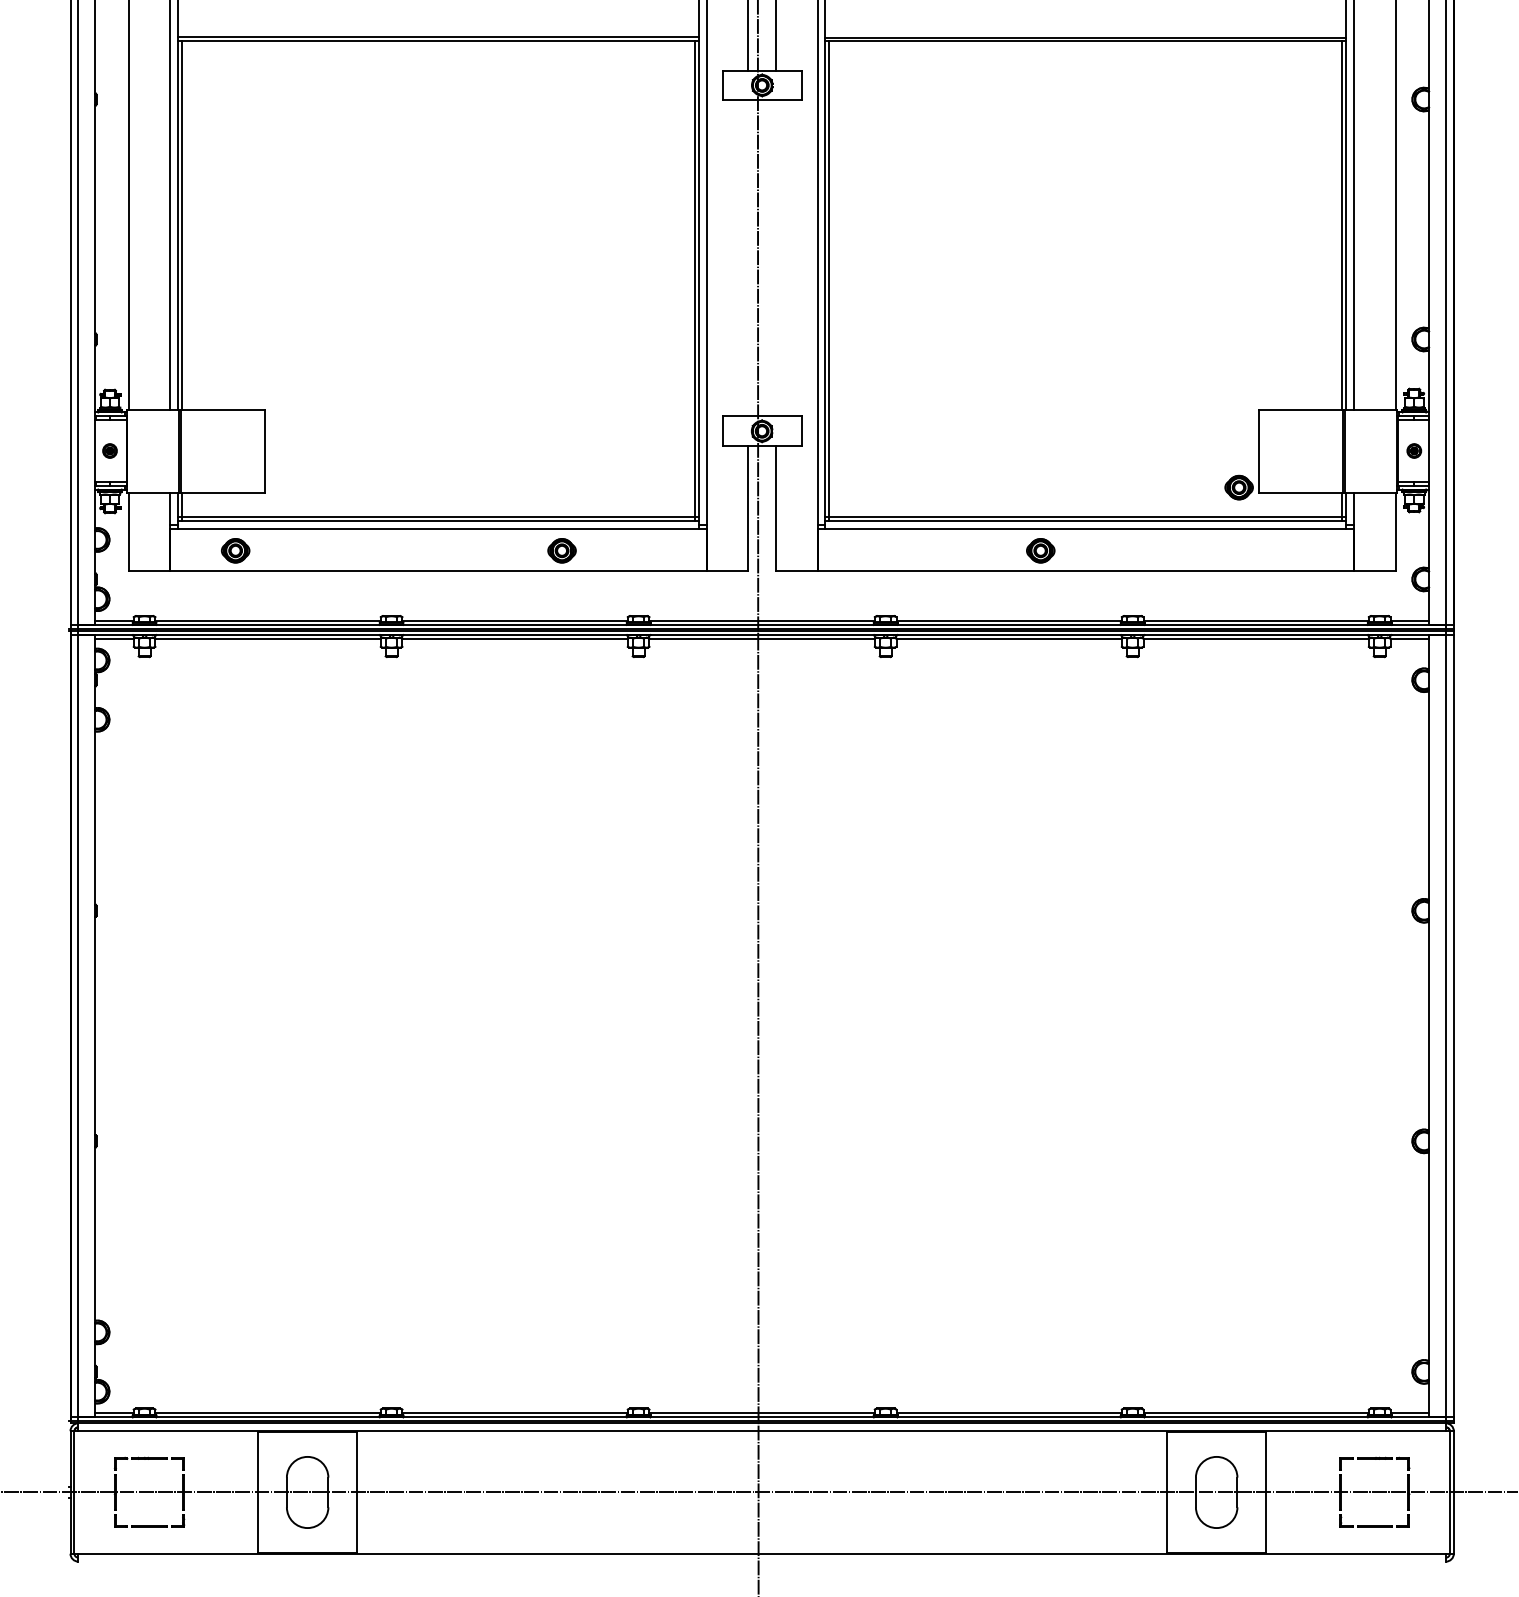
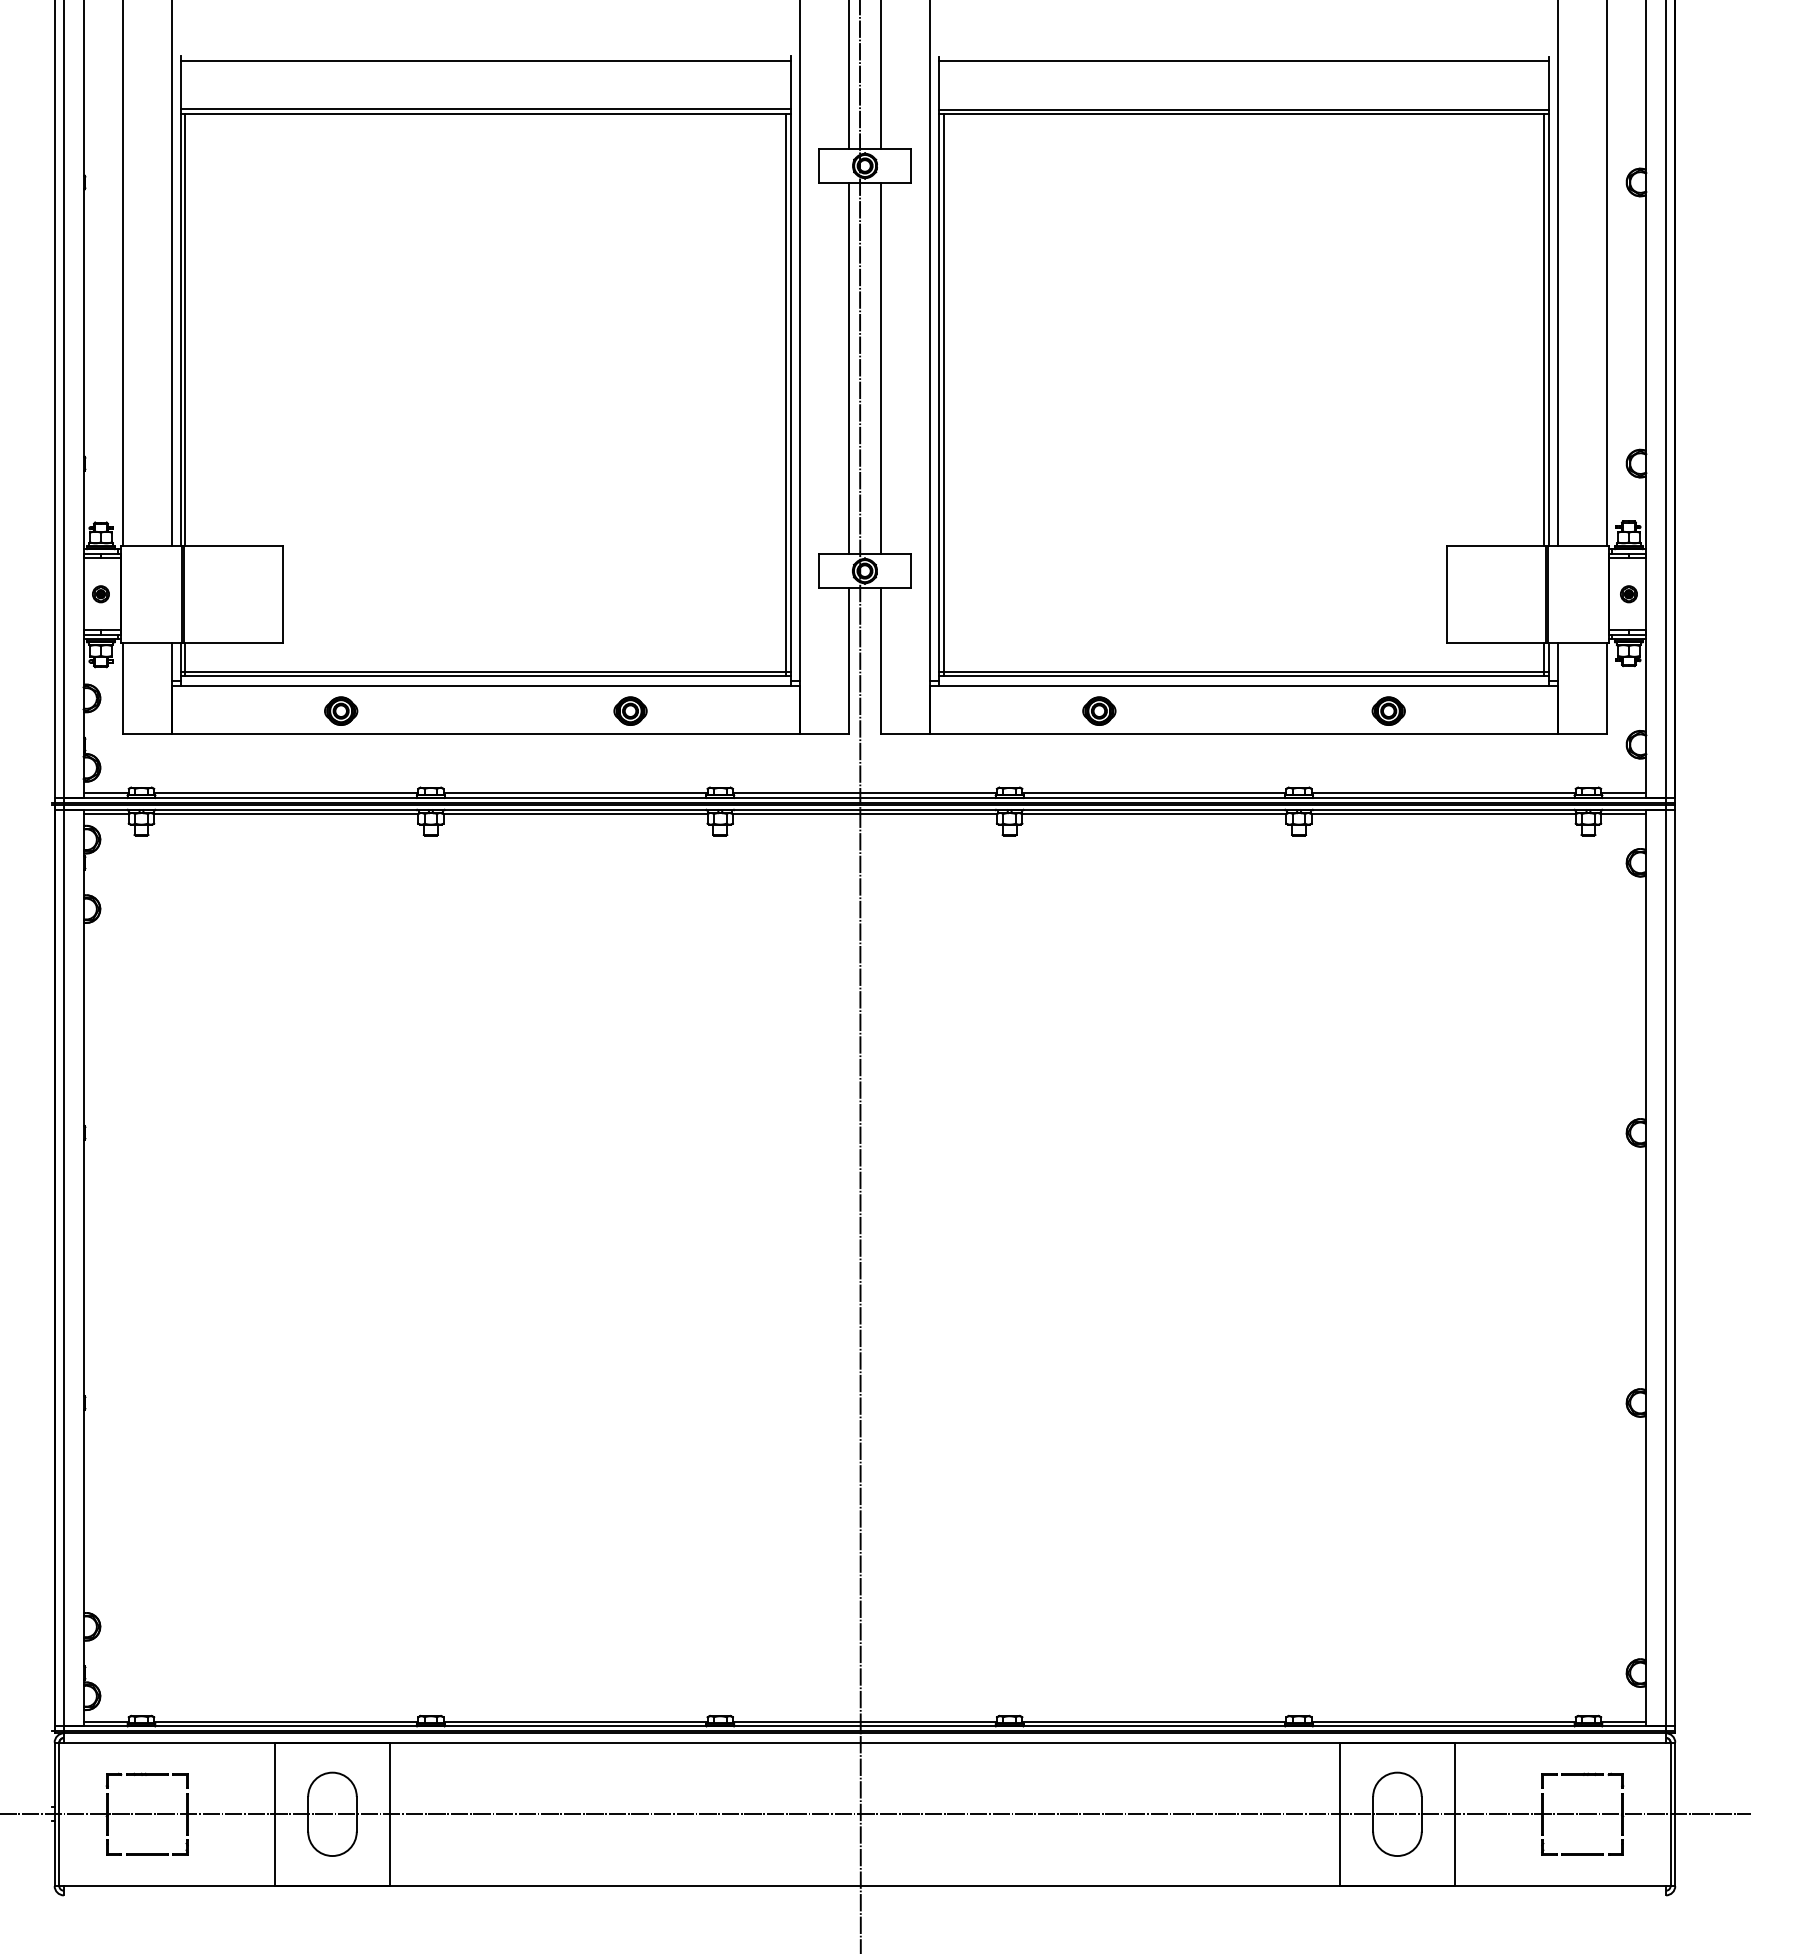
line: (748, 258) -> (848, 368), added
line: (776, 258) -> (881, 368), added
part: (1238, 487) -> (1388, 710), moved
part: (235, 550) -> (341, 710), moved
part: (1040, 550) -> (1099, 710), moved

